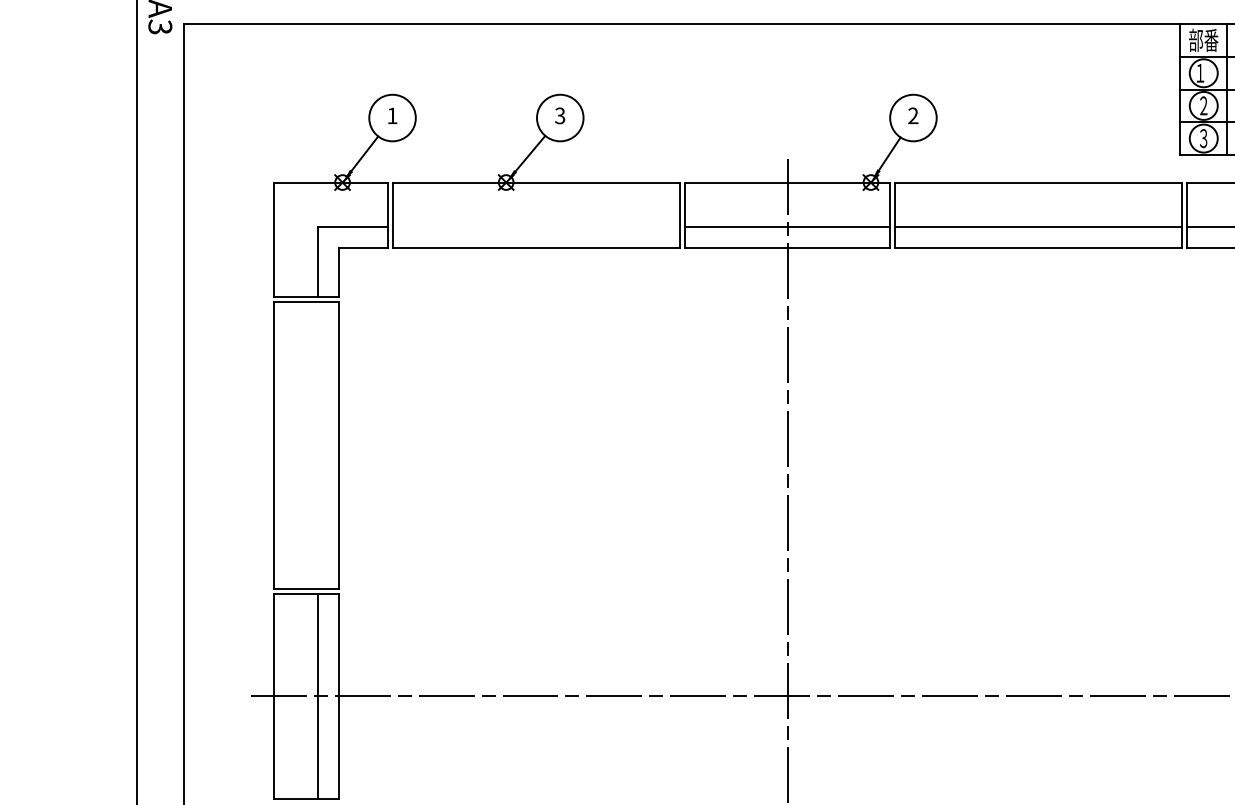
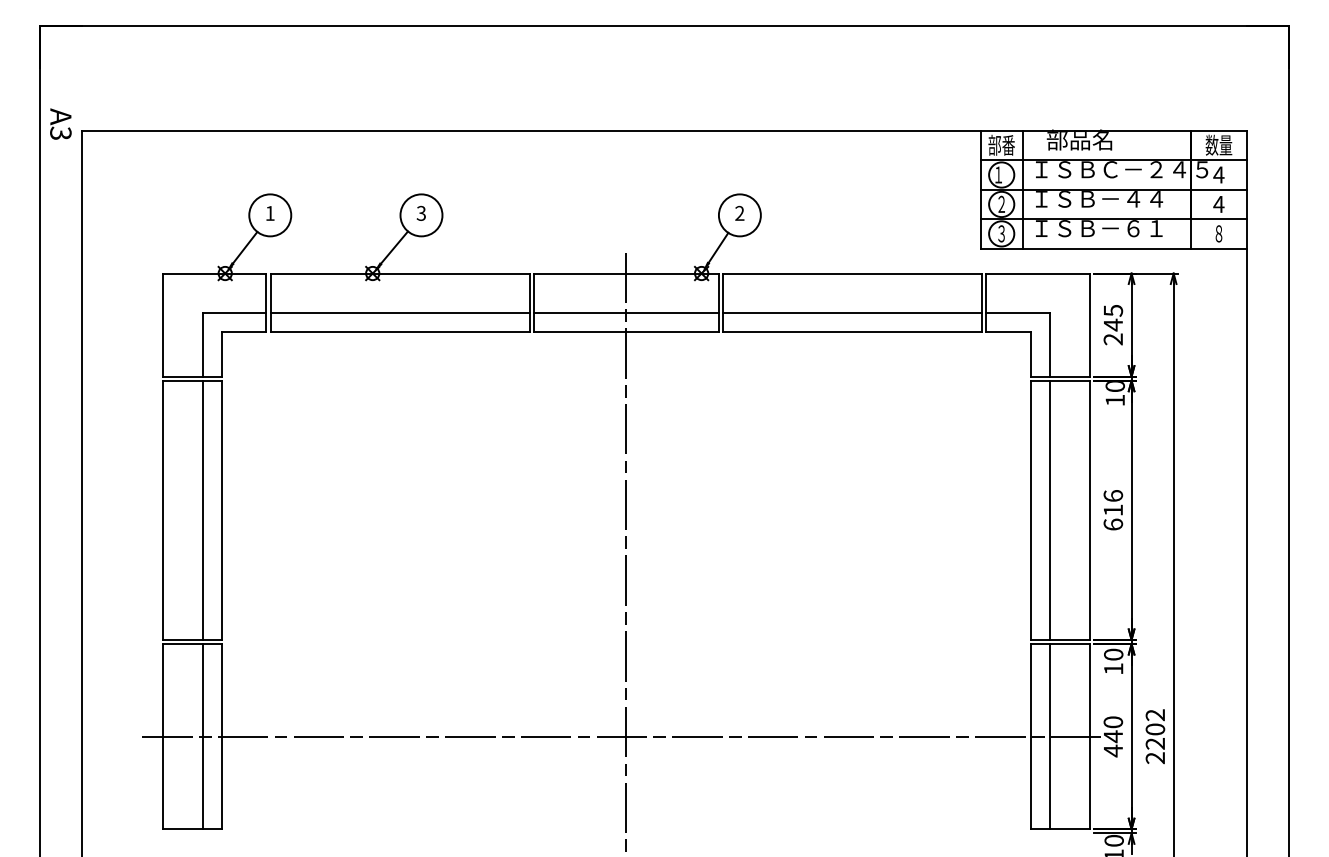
line: (535, 226) -> (399, 313), added
line: (318, 444) -> (203, 509), added

